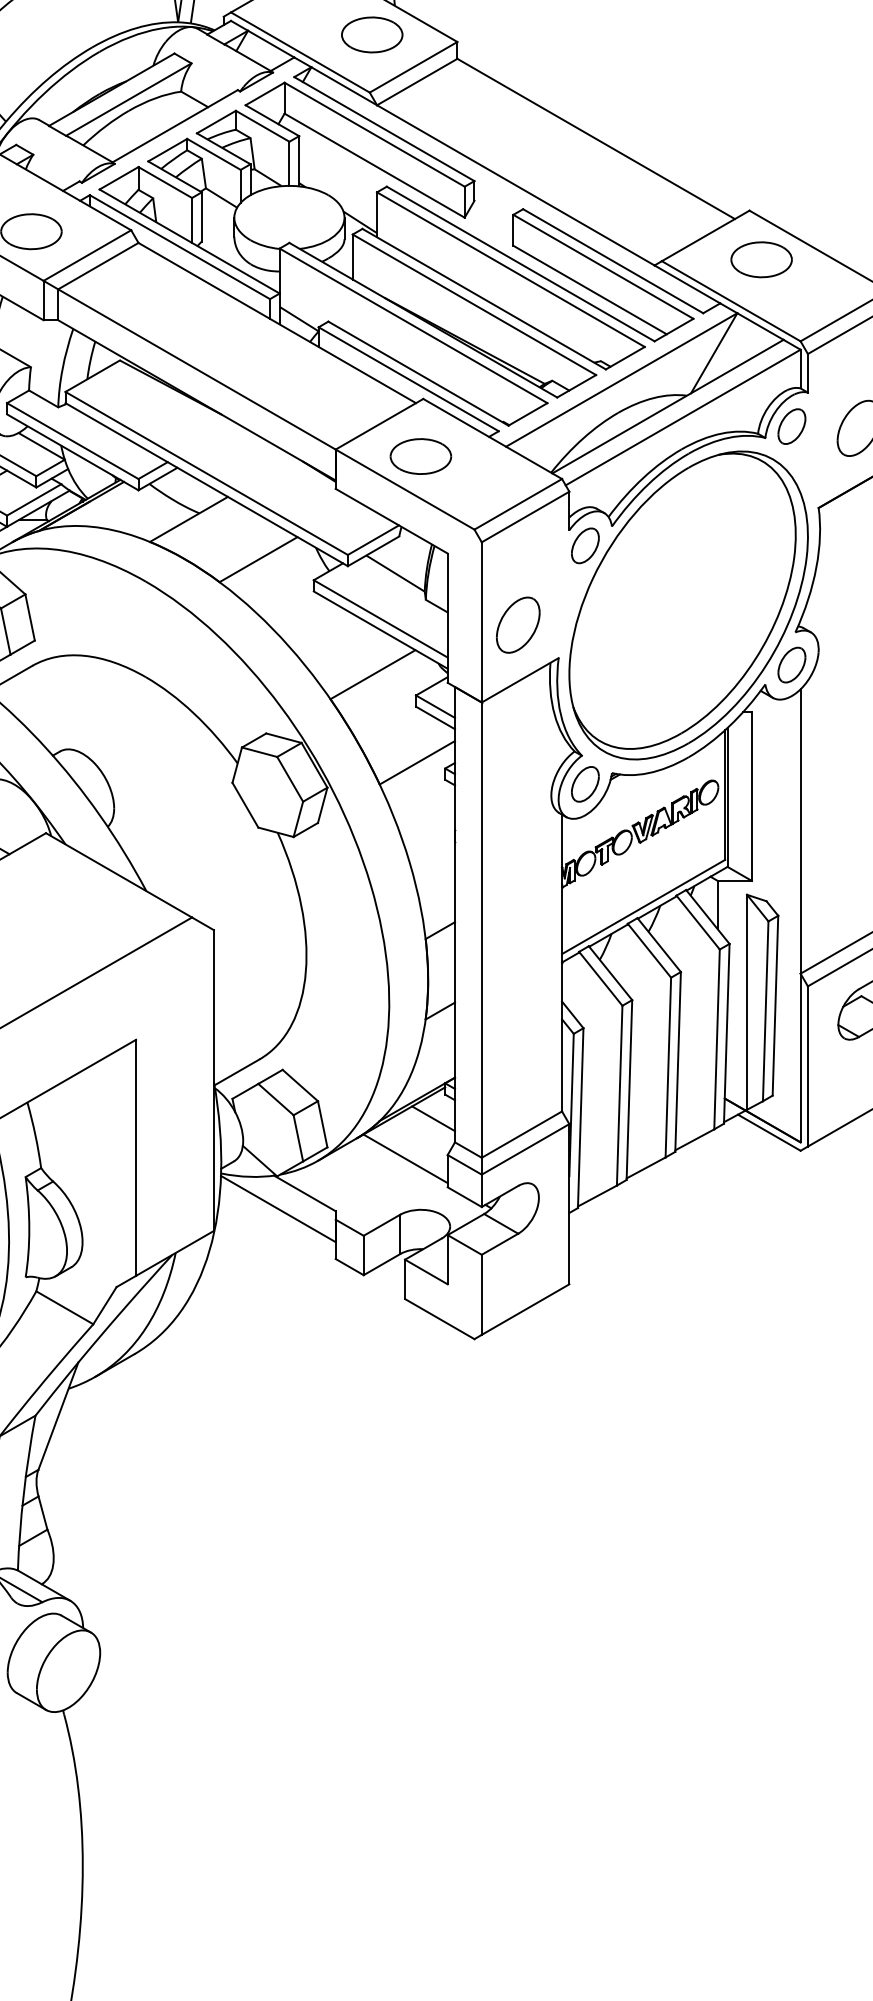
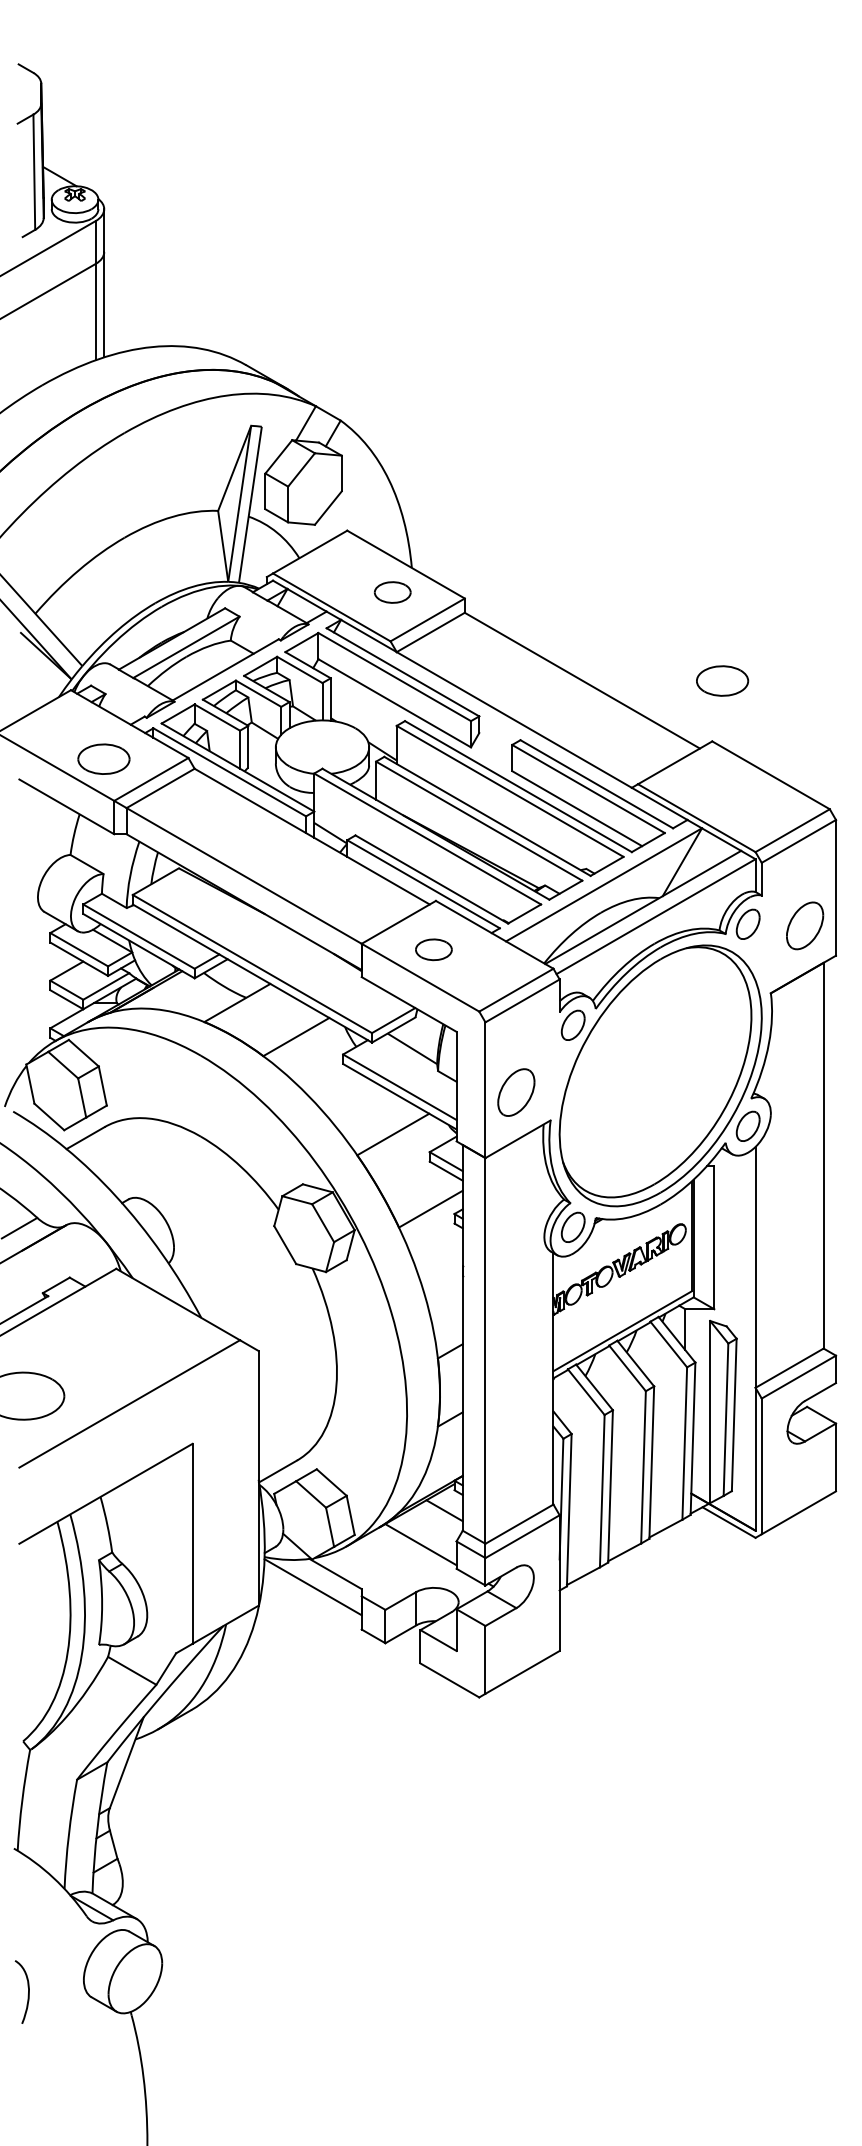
part: (372, 34) -> (392, 592), size x0.7
part: (761, 259) -> (722, 680), moved
part: (420, 456) -> (433, 949), size x0.7

